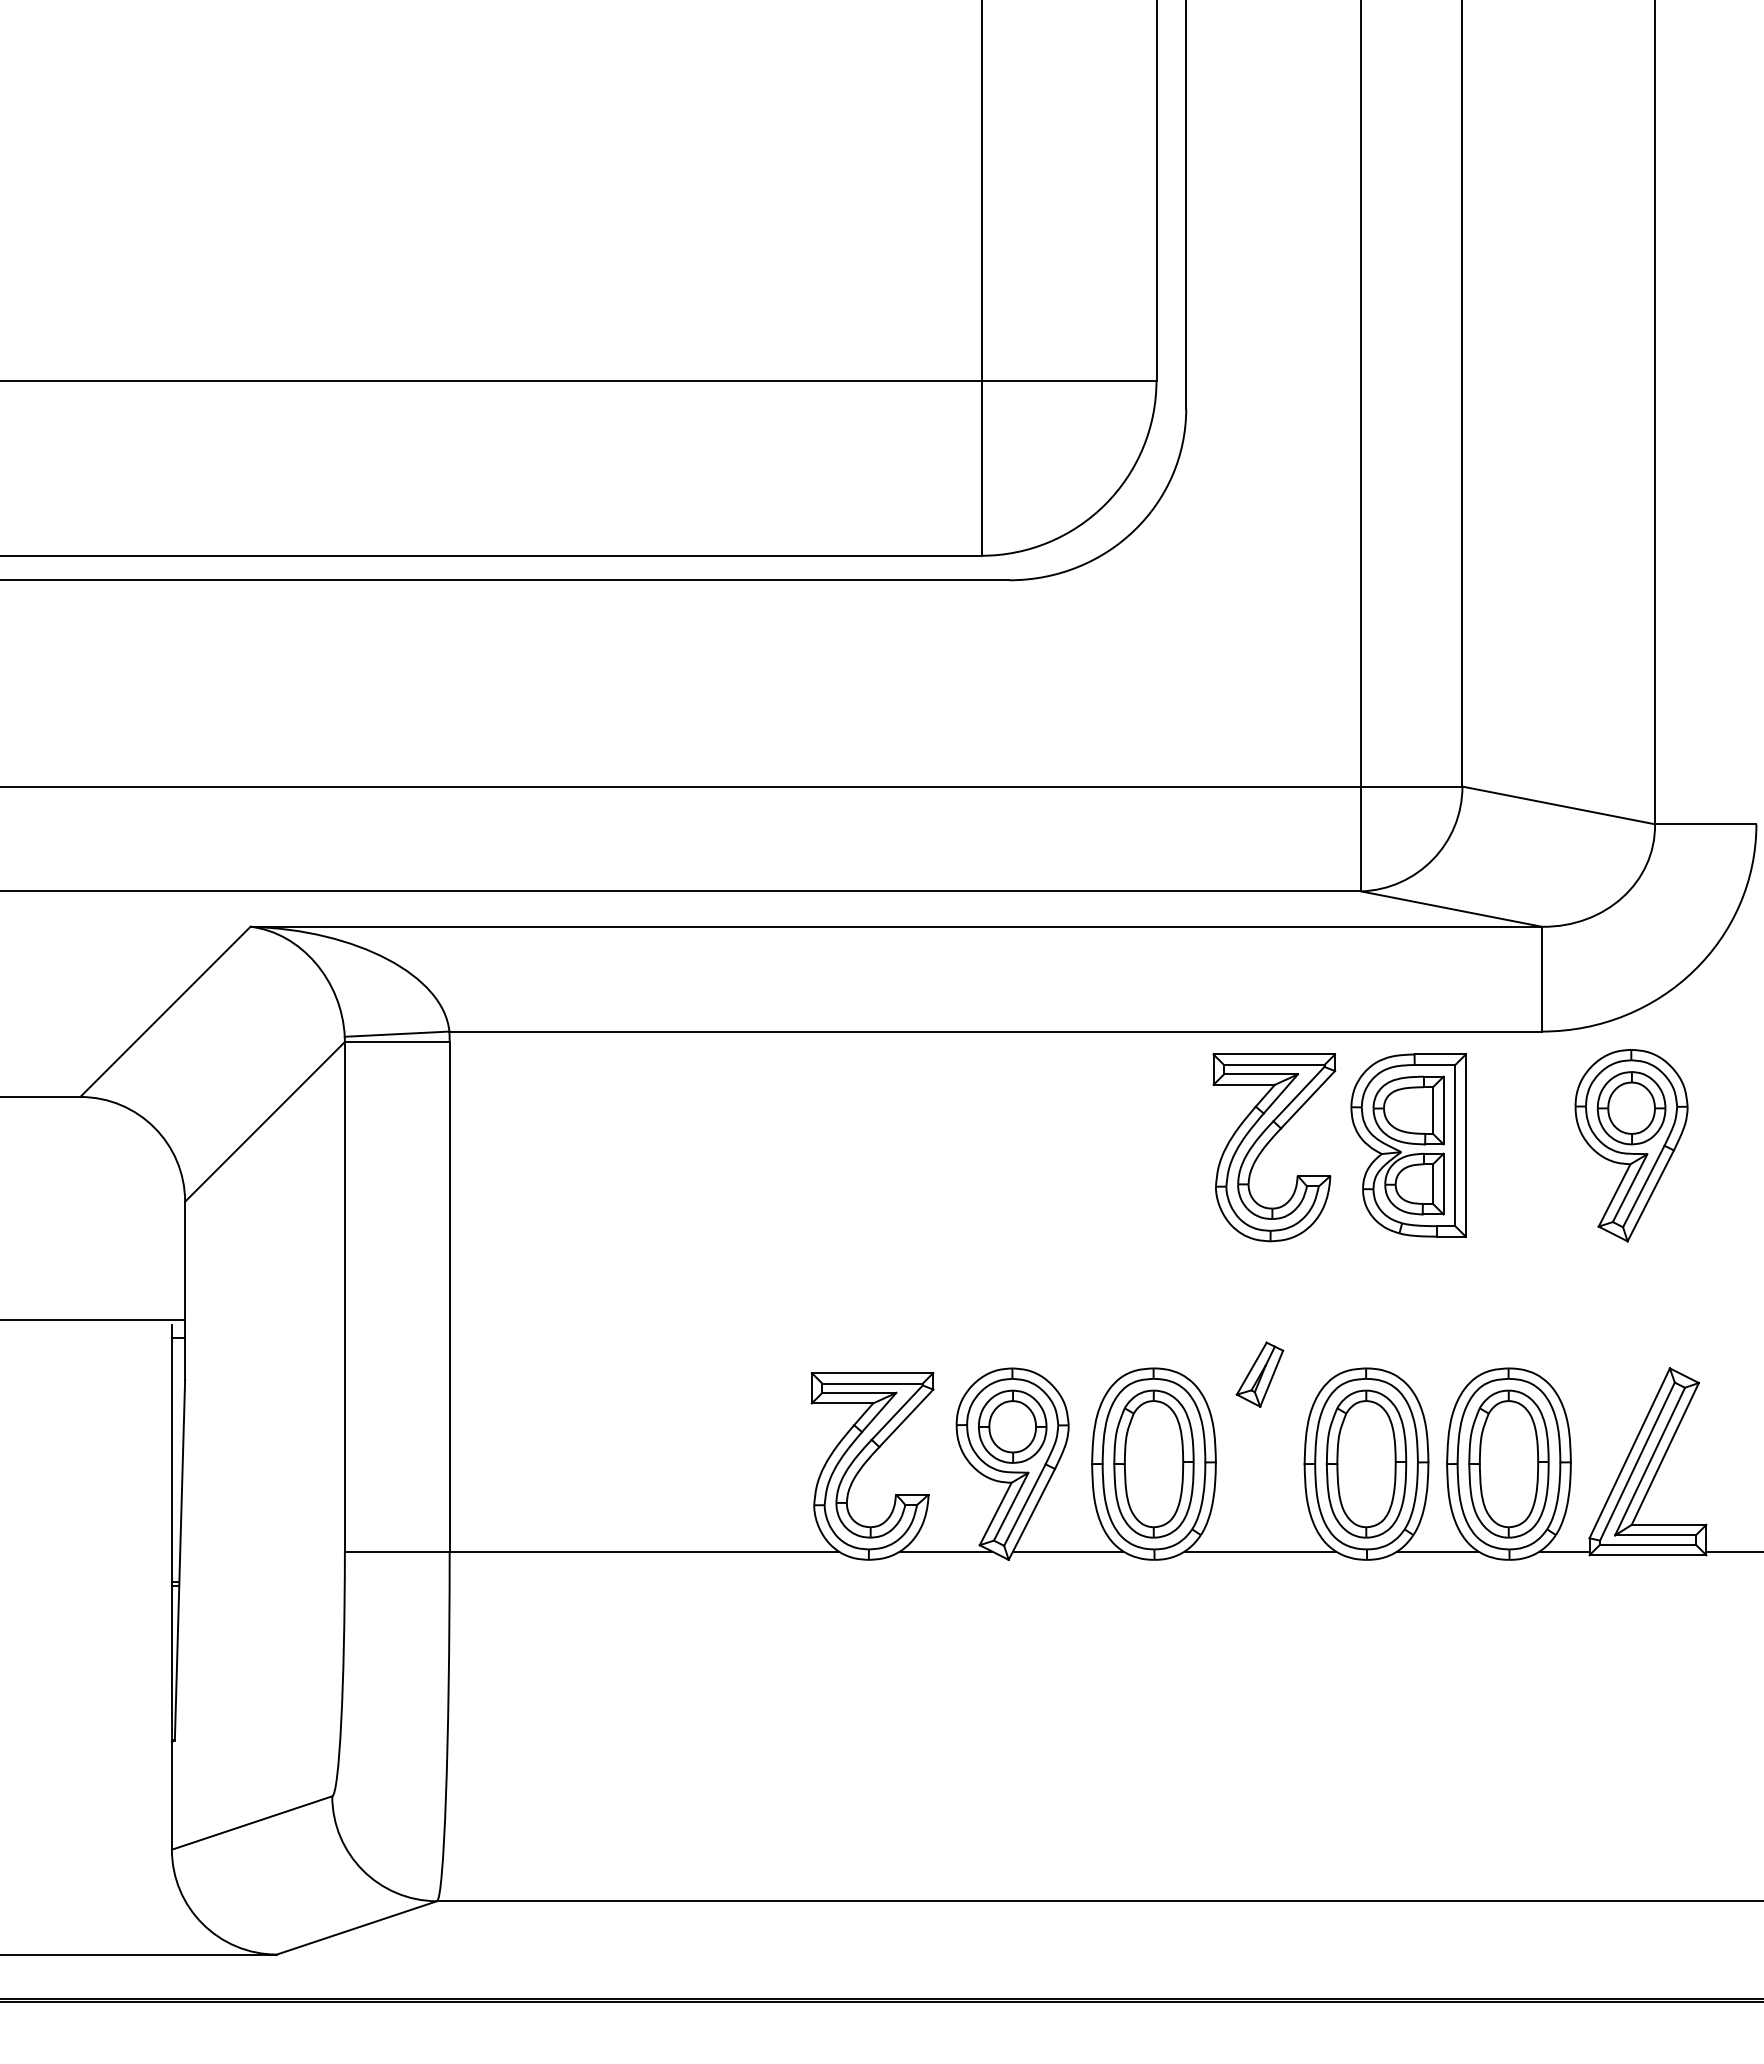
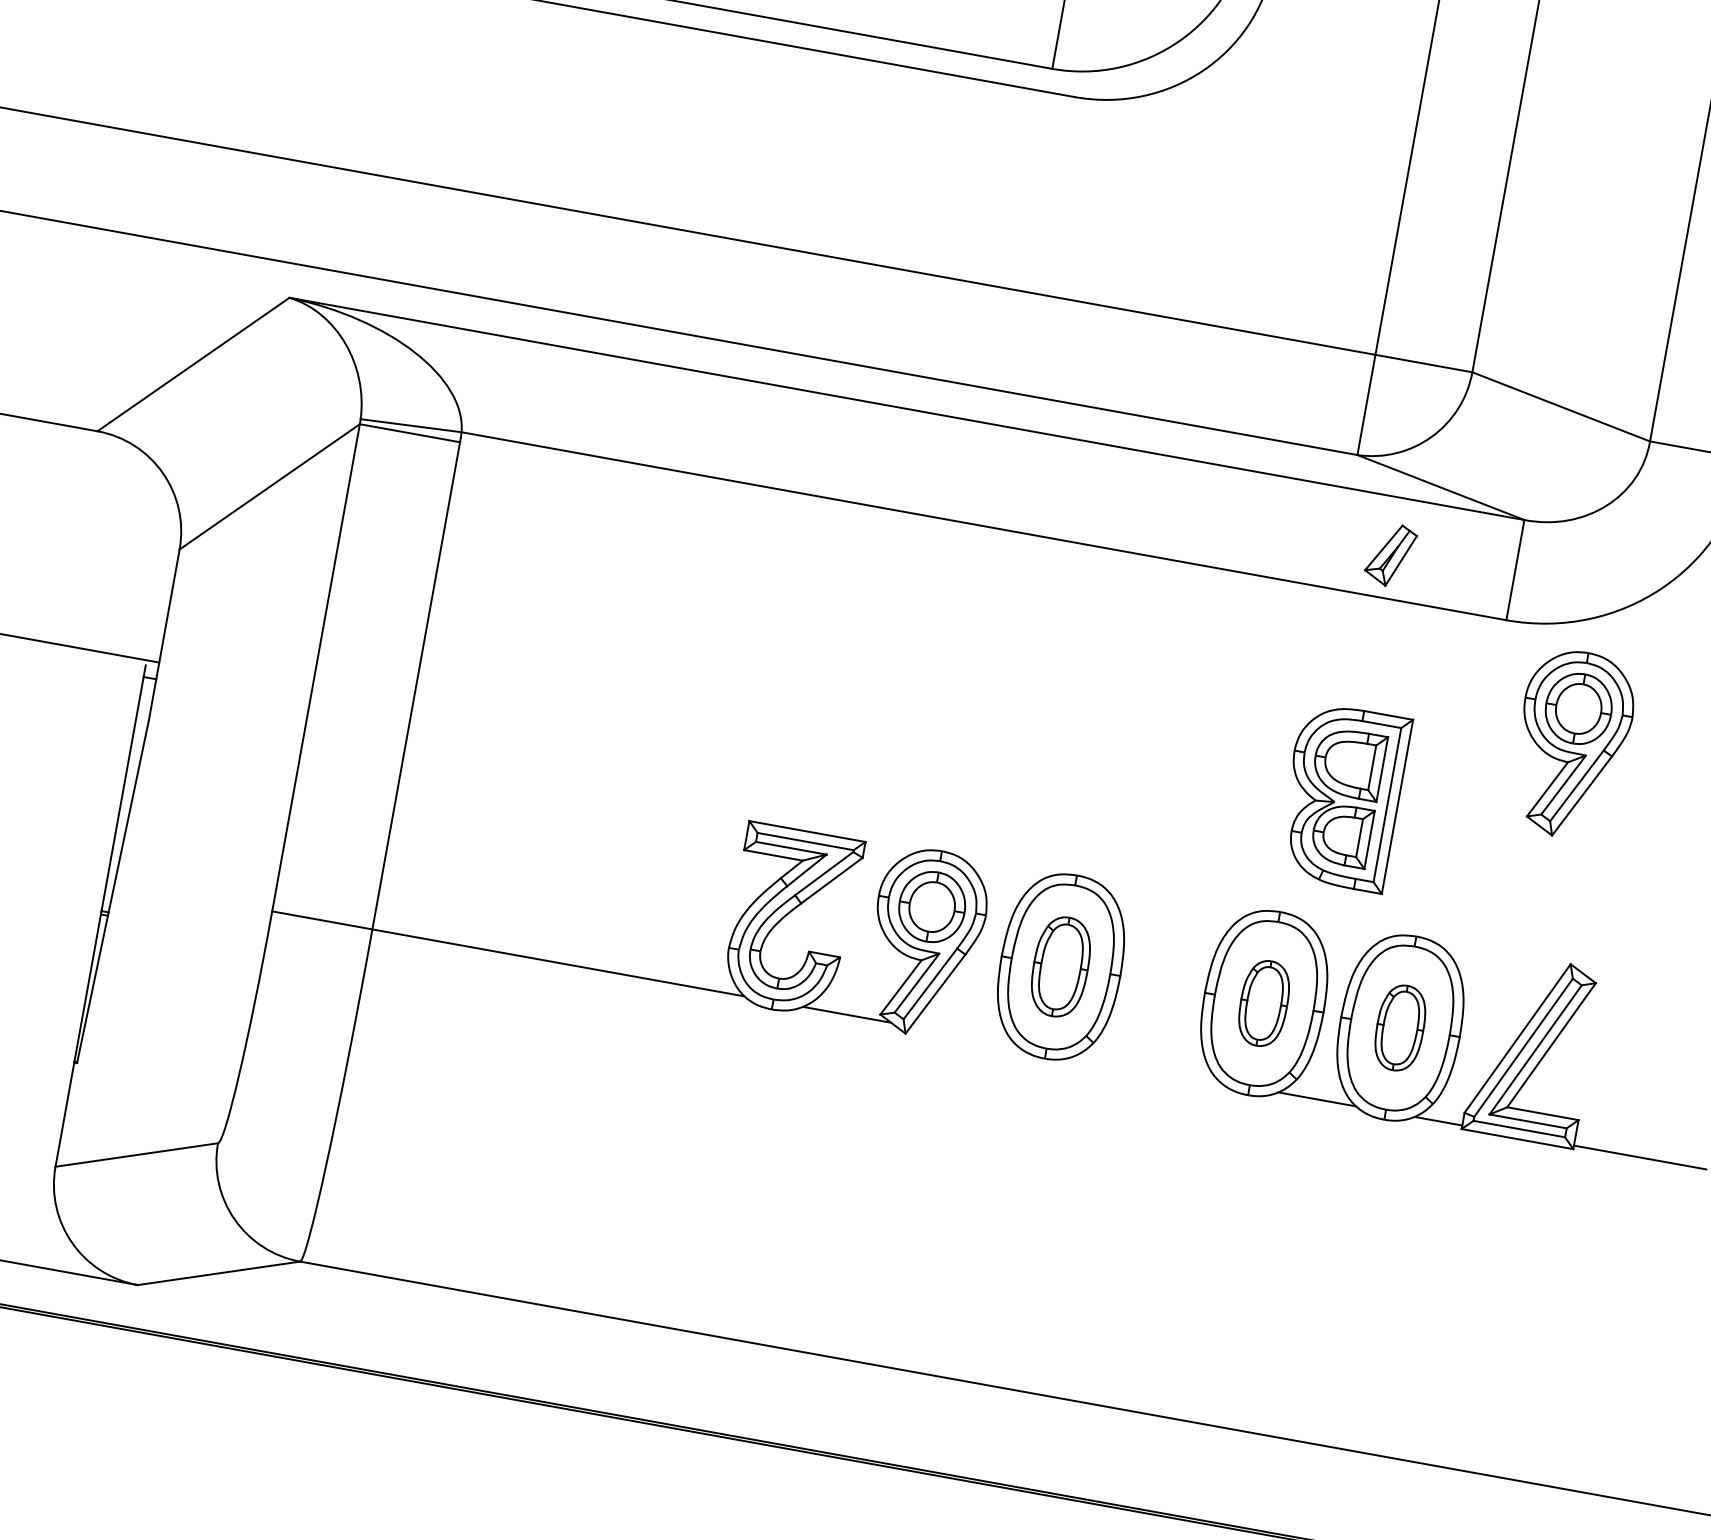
part: (1268, 1144) -> (1225, 681), removed
part: (1408, 1145) -> (1342, 796), moved
part: (1259, 1374) -> (1390, 554), moved
part: (1153, 1463) -> (1060, 966), size x0.7
part: (1366, 1463) -> (1264, 1002), size x0.6
part: (1508, 1463) -> (1399, 1027), size x0.6
line: (1068, 1551) -> (964, 1035), removed
line: (1259, 1551) -> (1146, 1068), removed

